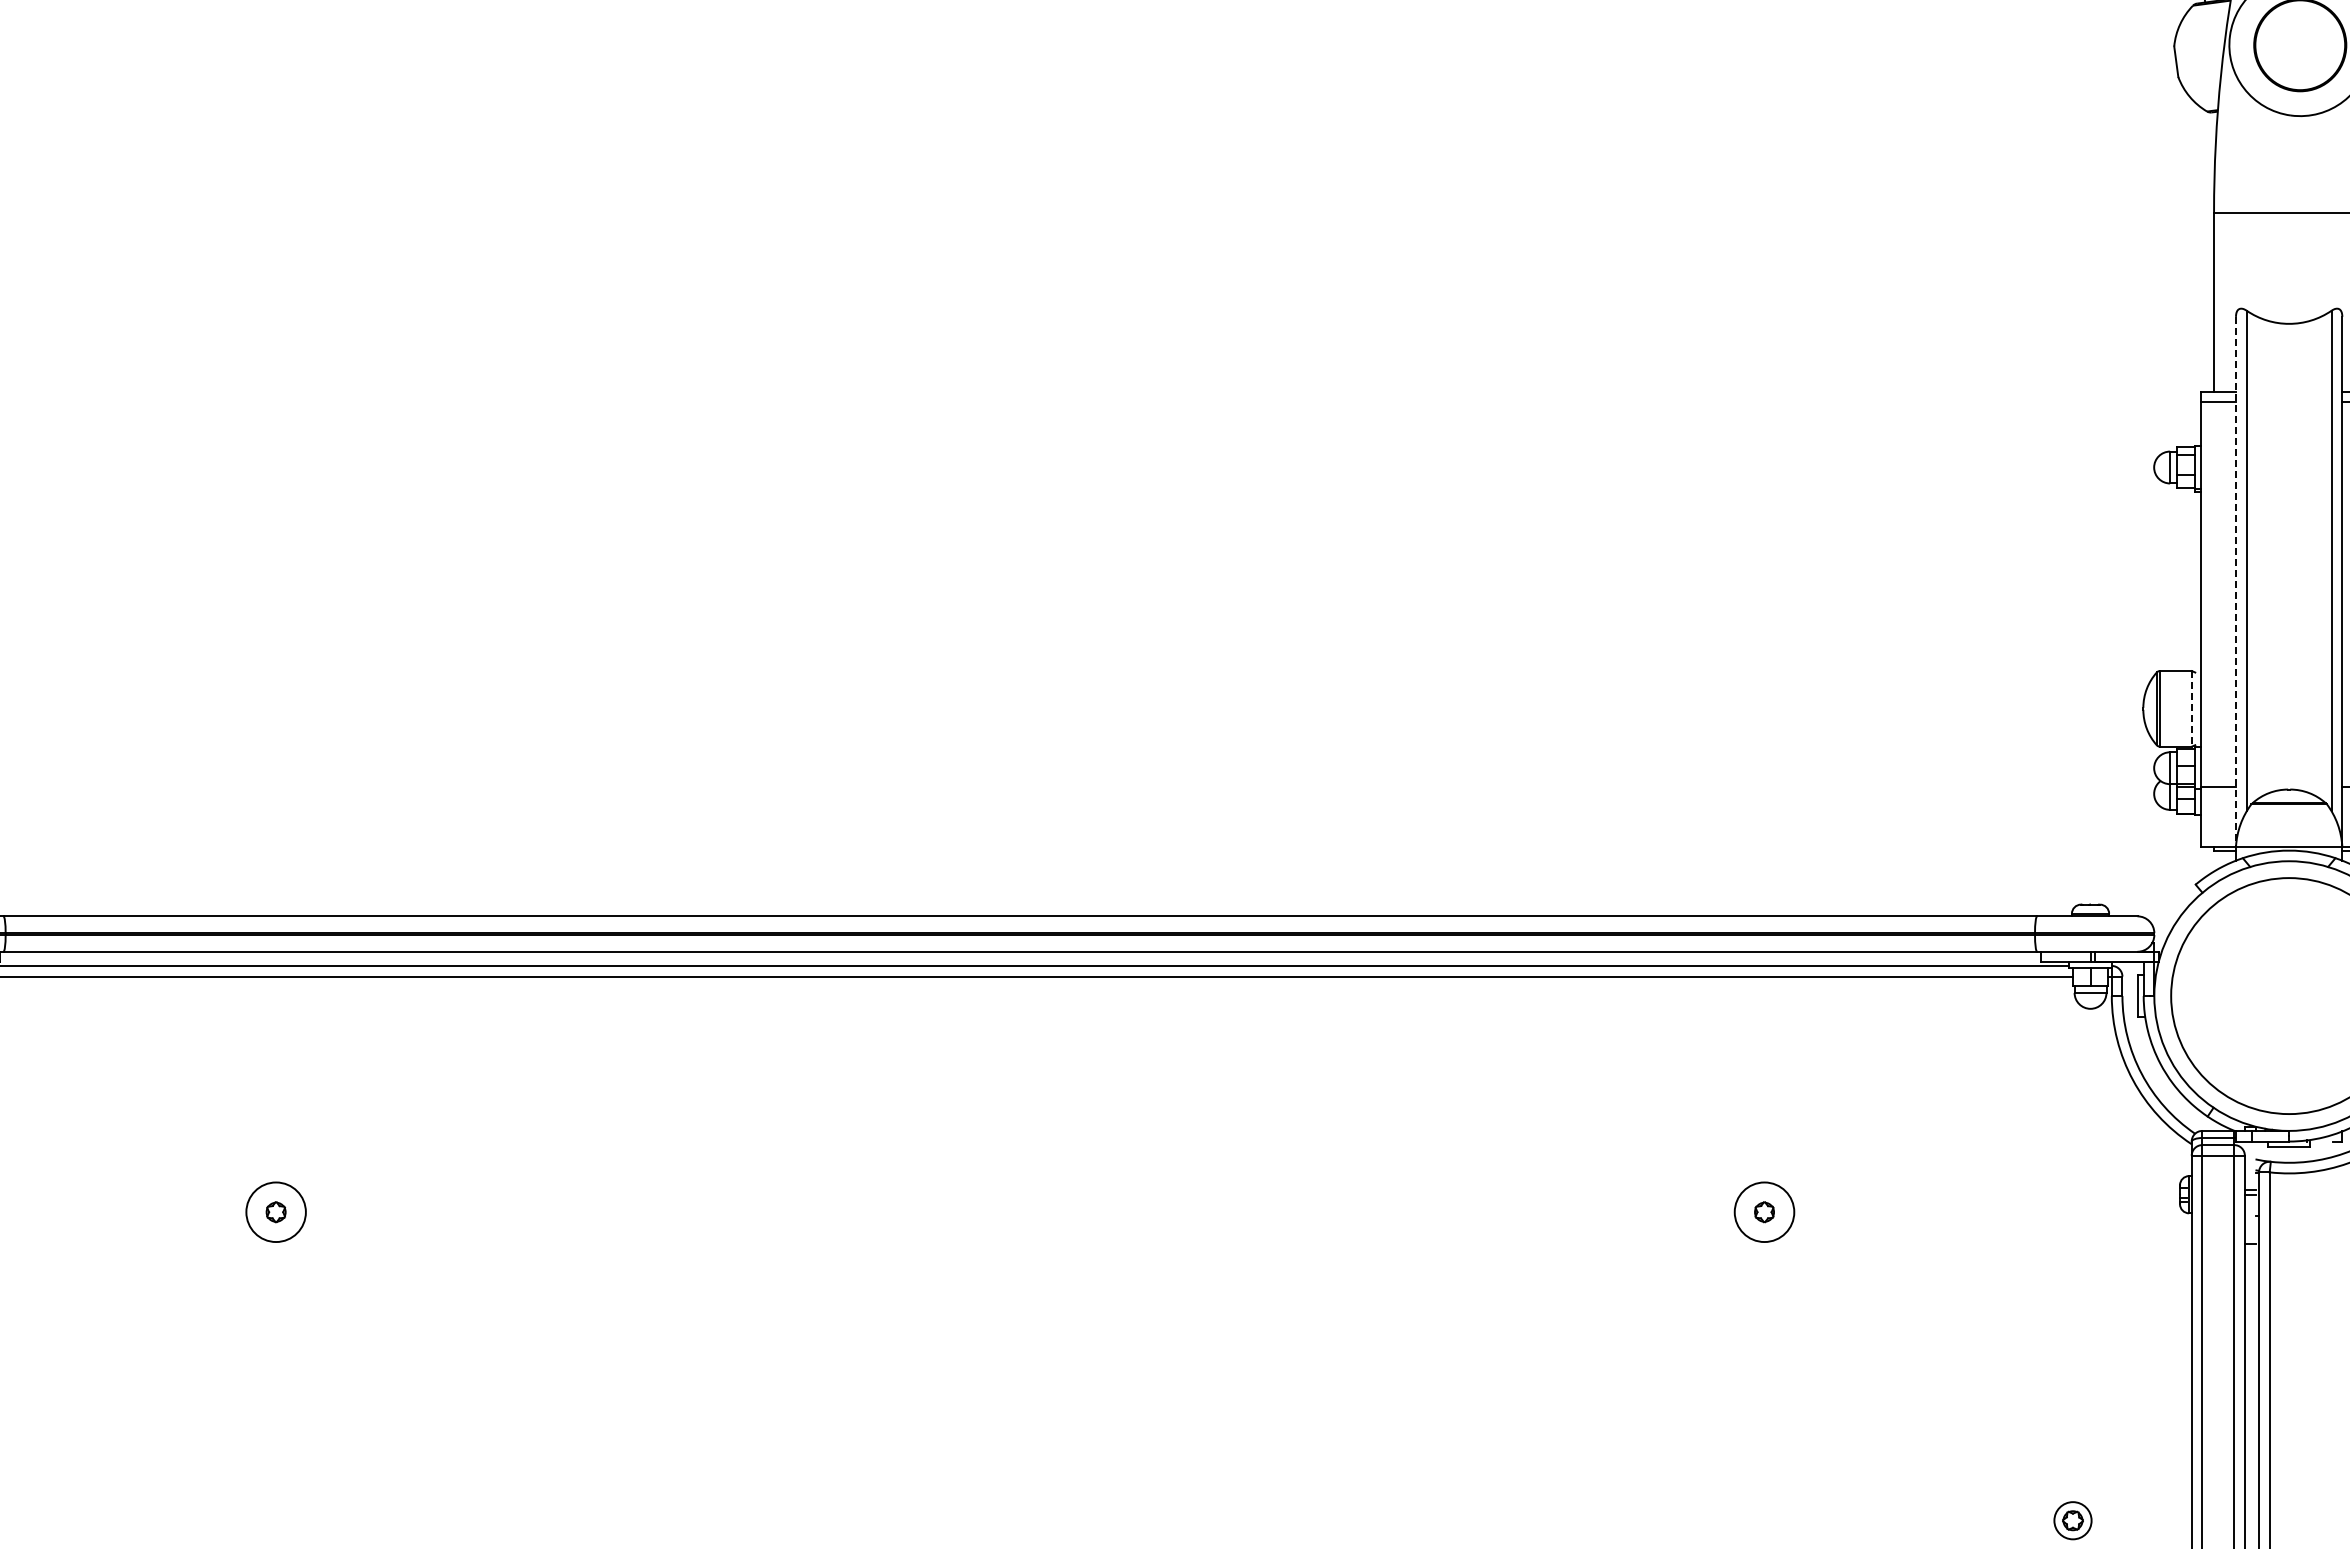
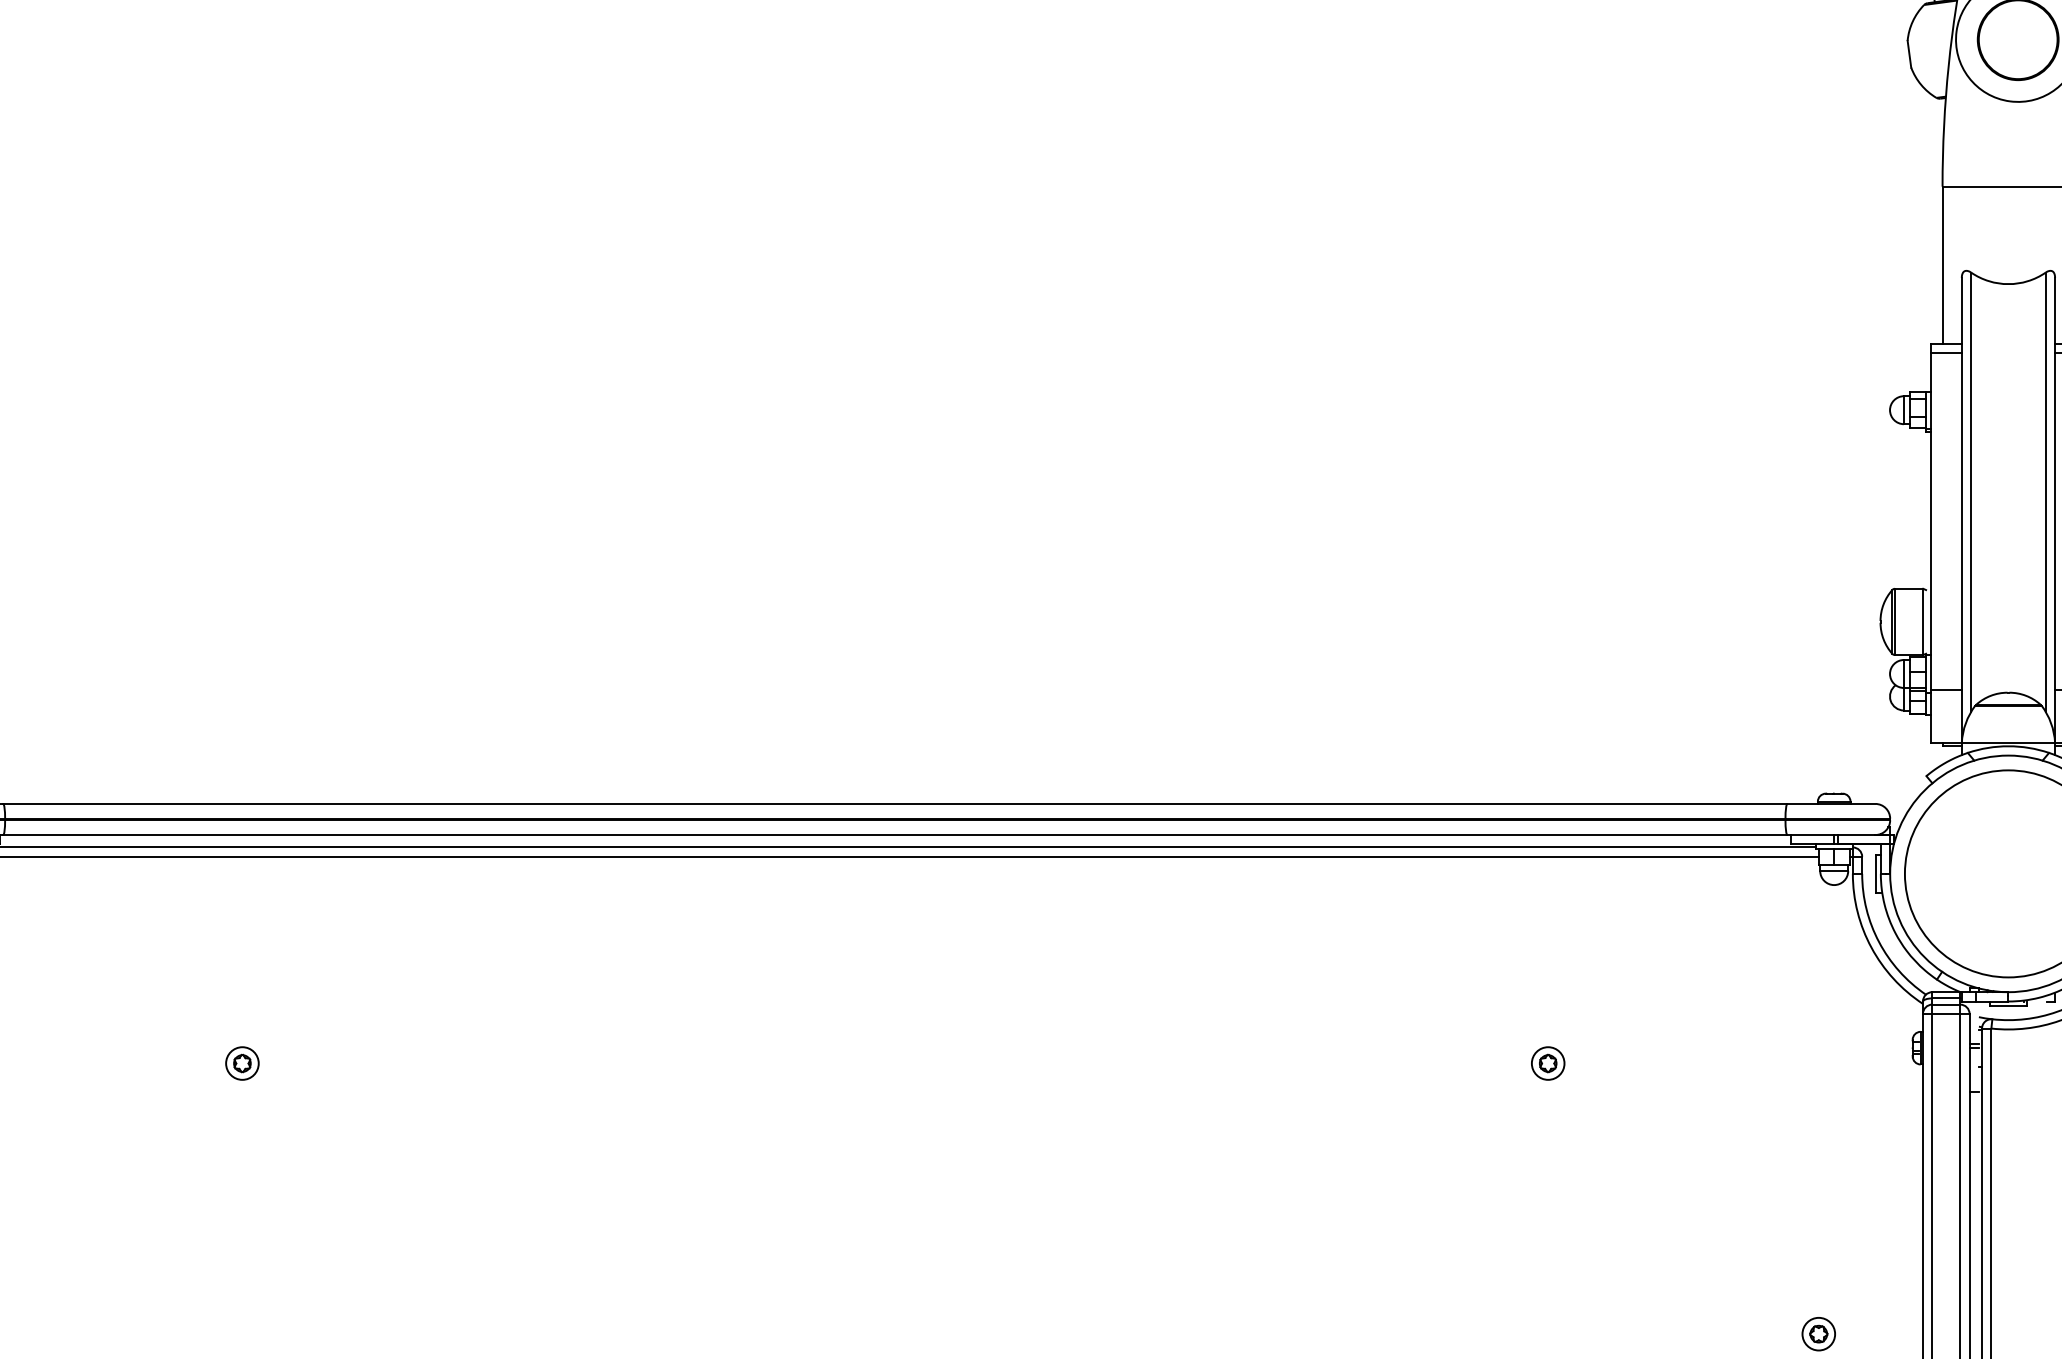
line: (2236, 581) -> (1962, 510), dashed -> solid
line: (2192, 708) -> (1923, 621), dashed -> solid
circle: (275, 1211) -> (241, 1062), size x0.62
circle: (1764, 1211) -> (1548, 1062), size x0.62

